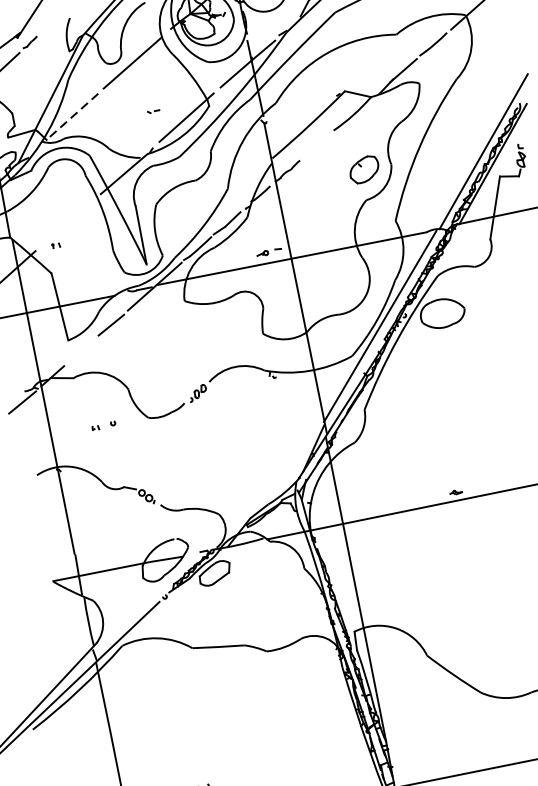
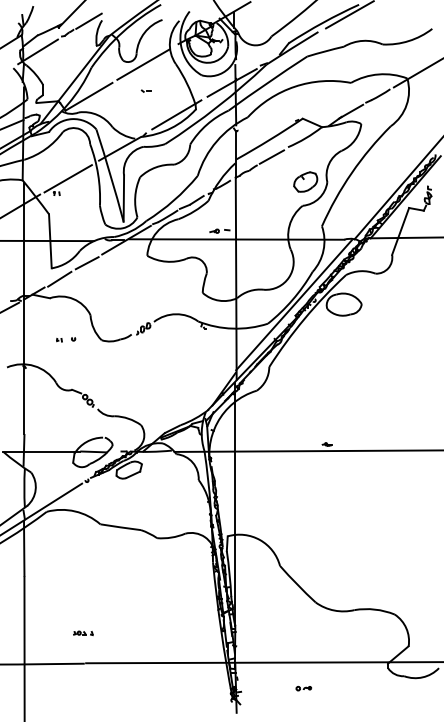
line: (52, 21) -> (88, 20), added
part: (152, 110) -> (145, 90), moved
line: (71, 117) -> (88, 97), dashed -> solid
line: (315, 146) -> (271, 156), added
line: (65, 224) -> (67, 178), added
line: (80, 351) -> (59, 278), added

